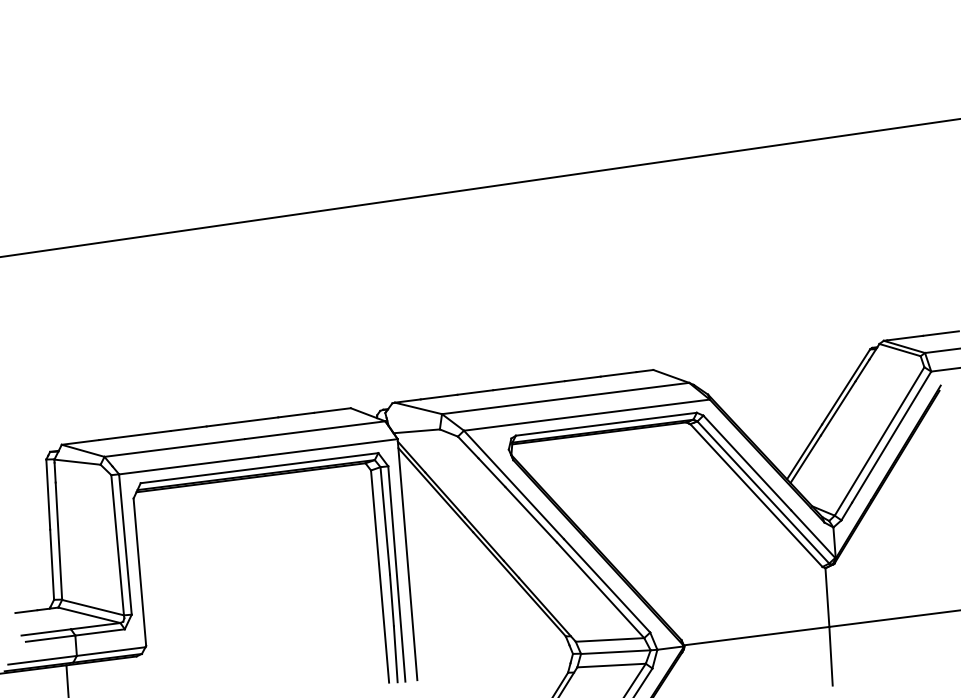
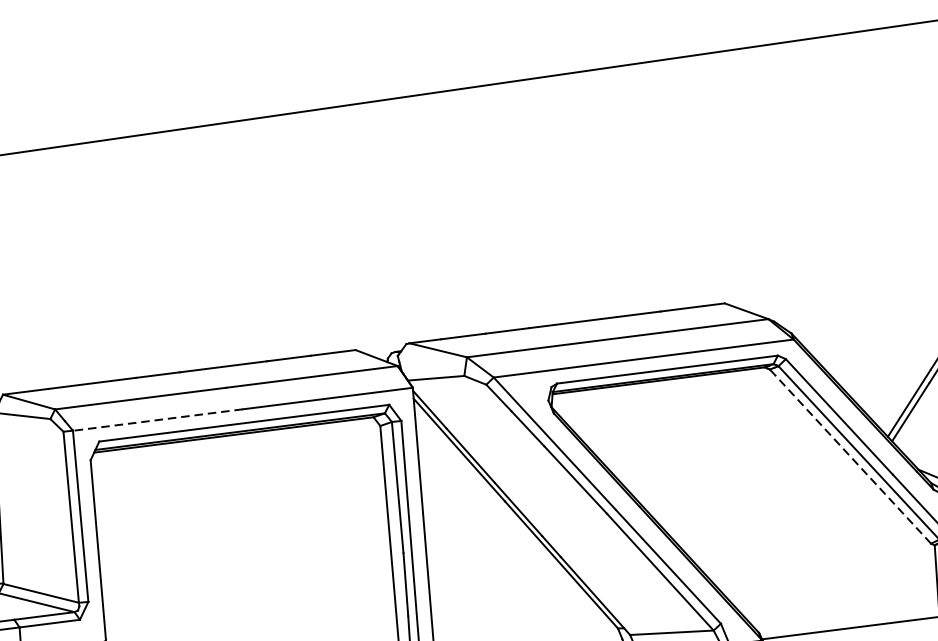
line: (188, 465) -> (157, 419), solid -> dashed
line: (756, 495) -> (850, 456), solid -> dashed

